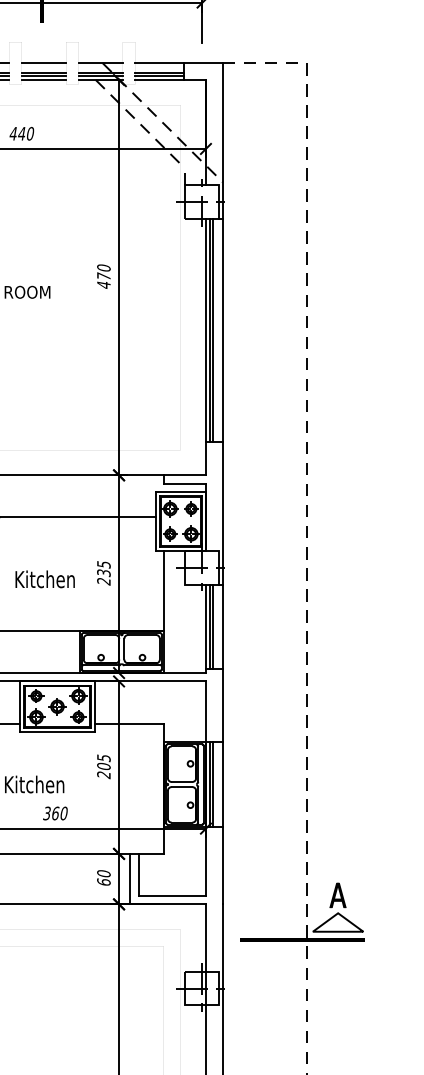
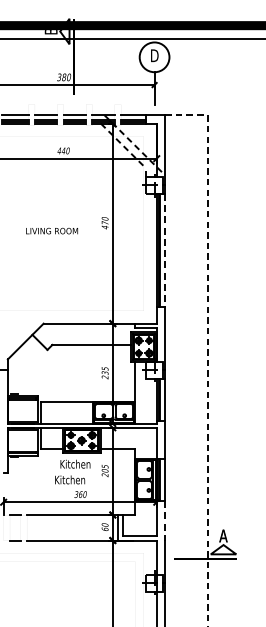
line: (223, 330) -> (165, 250), solid -> dashed
text: (45, 577) -> (75, 463), moved
line: (223, 864) -> (165, 520), solid -> dashed

